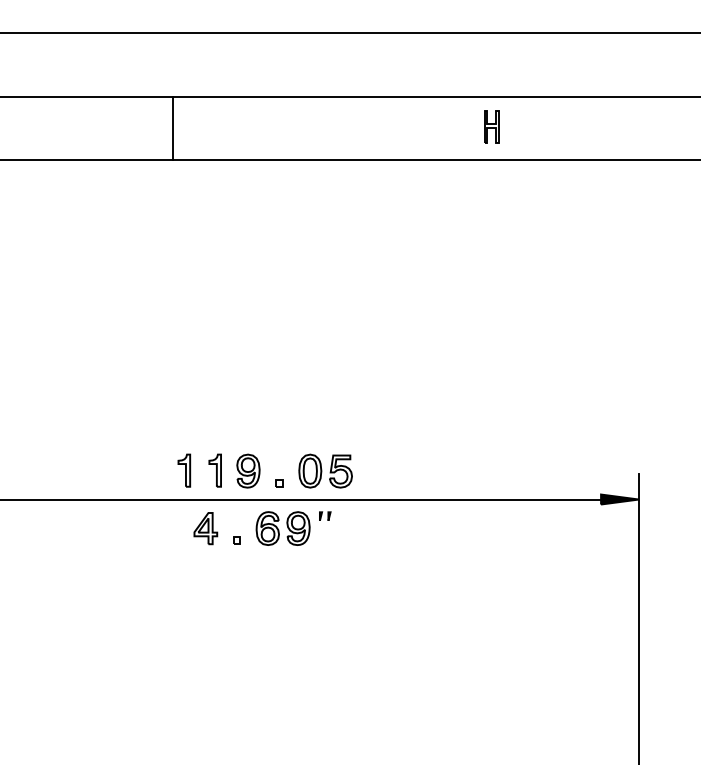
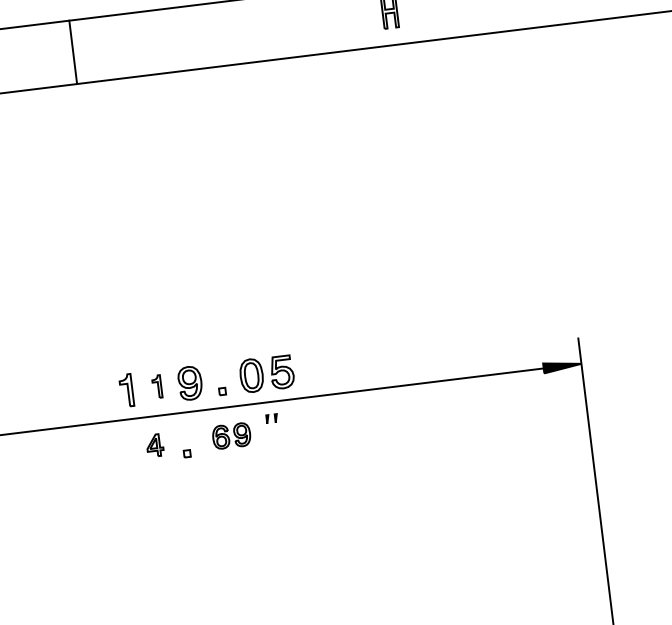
part: (214, 470) -> (156, 386), size x0.7
part: (205, 528) -> (154, 445), size x0.7
part: (282, 528) -> (231, 436), size x0.7

